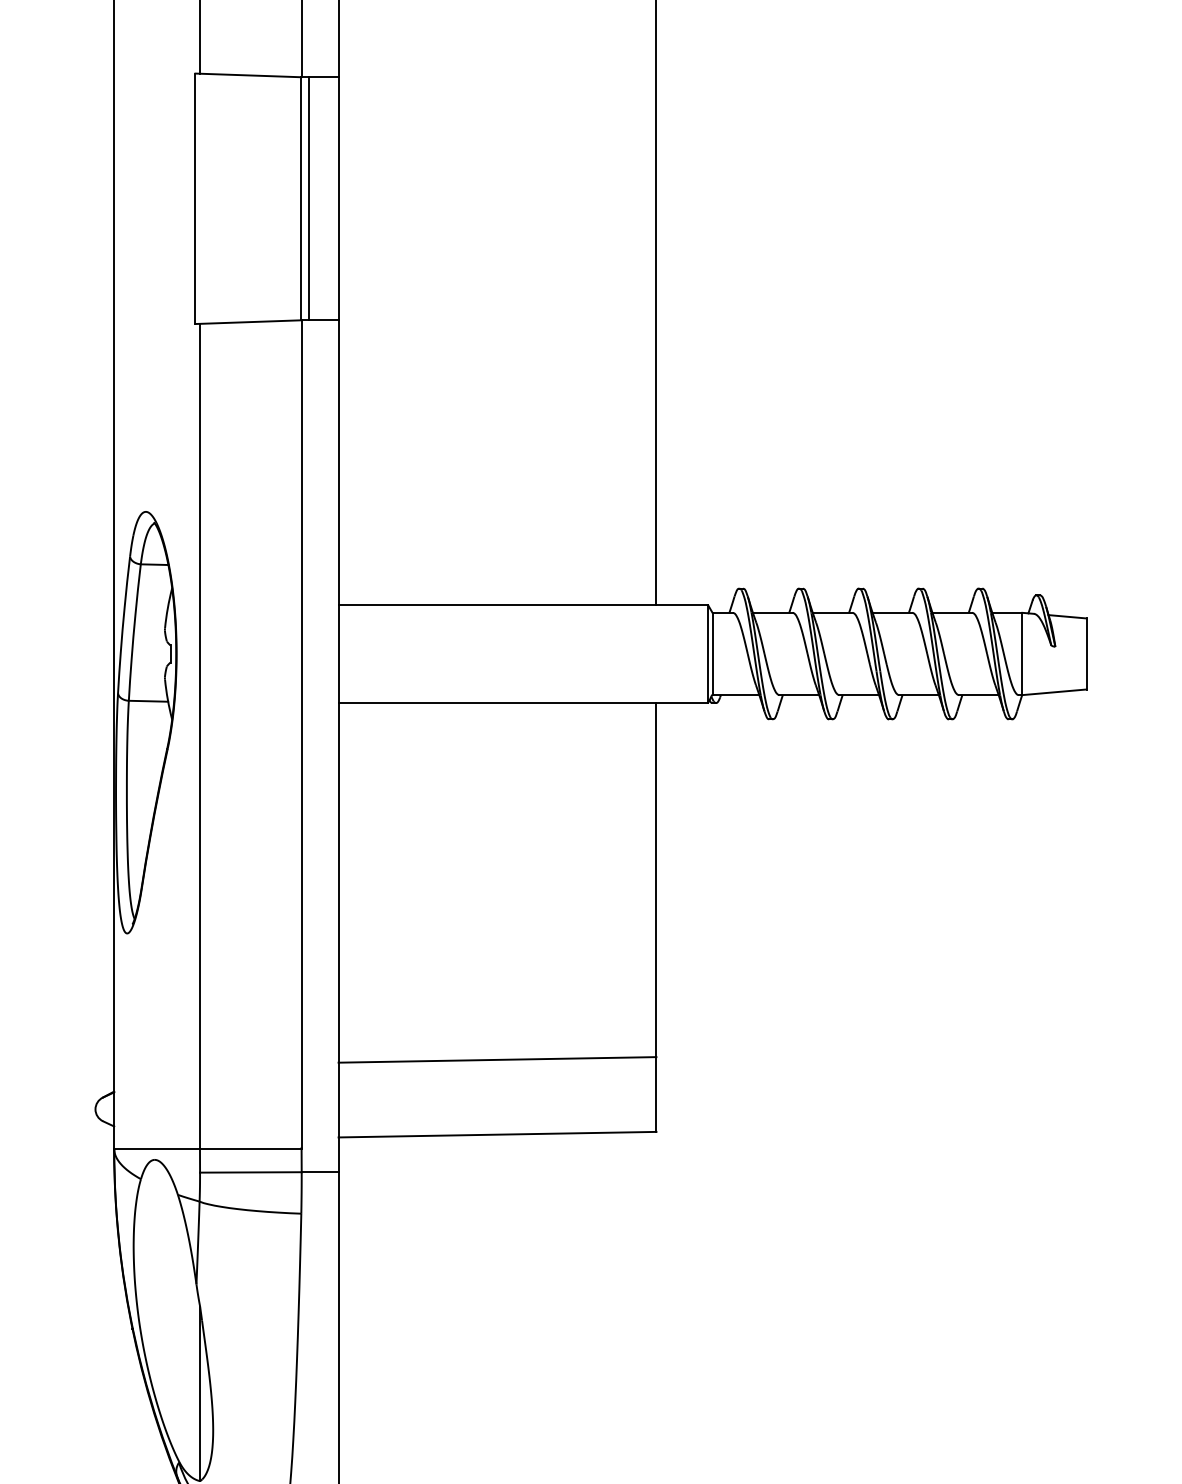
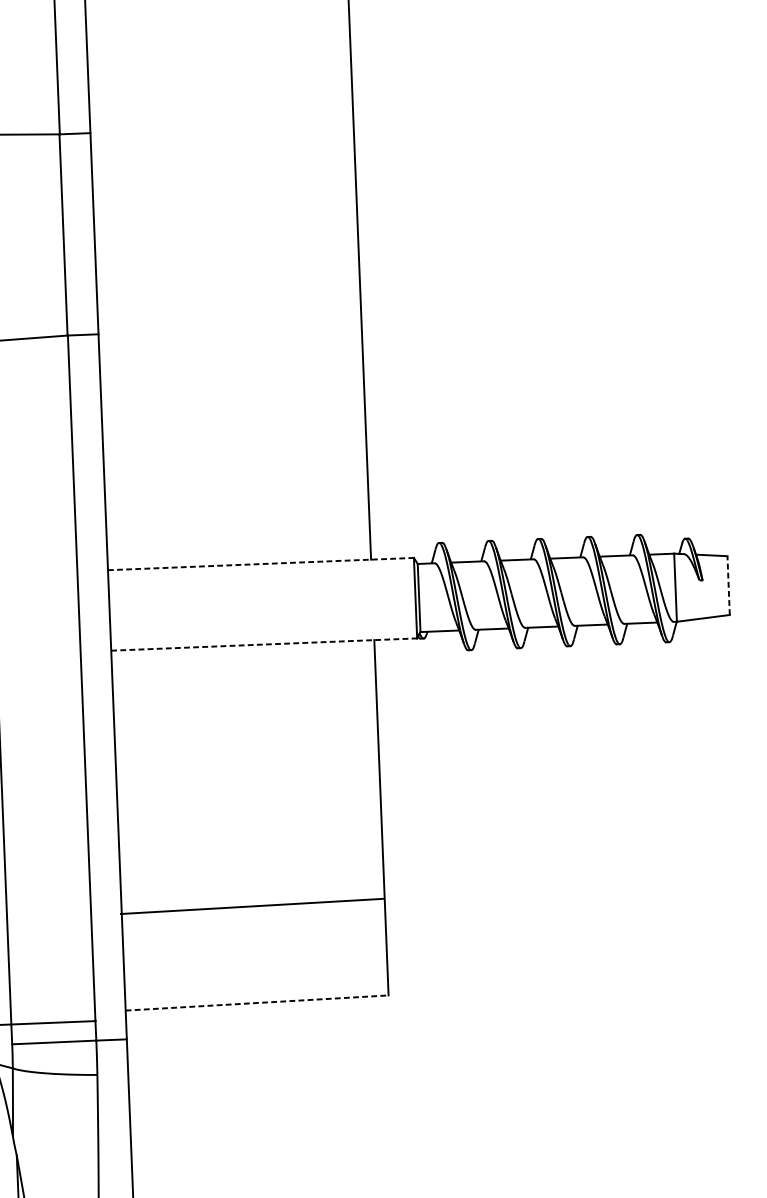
line: (308, 198) -> (69, 234), removed
line: (523, 605) -> (261, 564), solid -> dashed
line: (1086, 653) -> (728, 585), solid -> dashed
line: (523, 702) -> (264, 644), solid -> dashed
line: (497, 1059) -> (252, 906), moved
line: (497, 1134) -> (257, 1002), solid -> dashed

